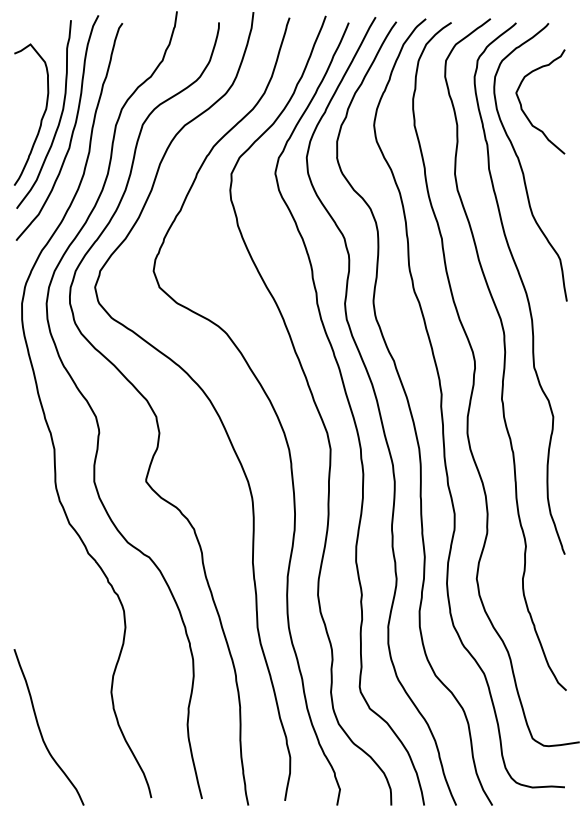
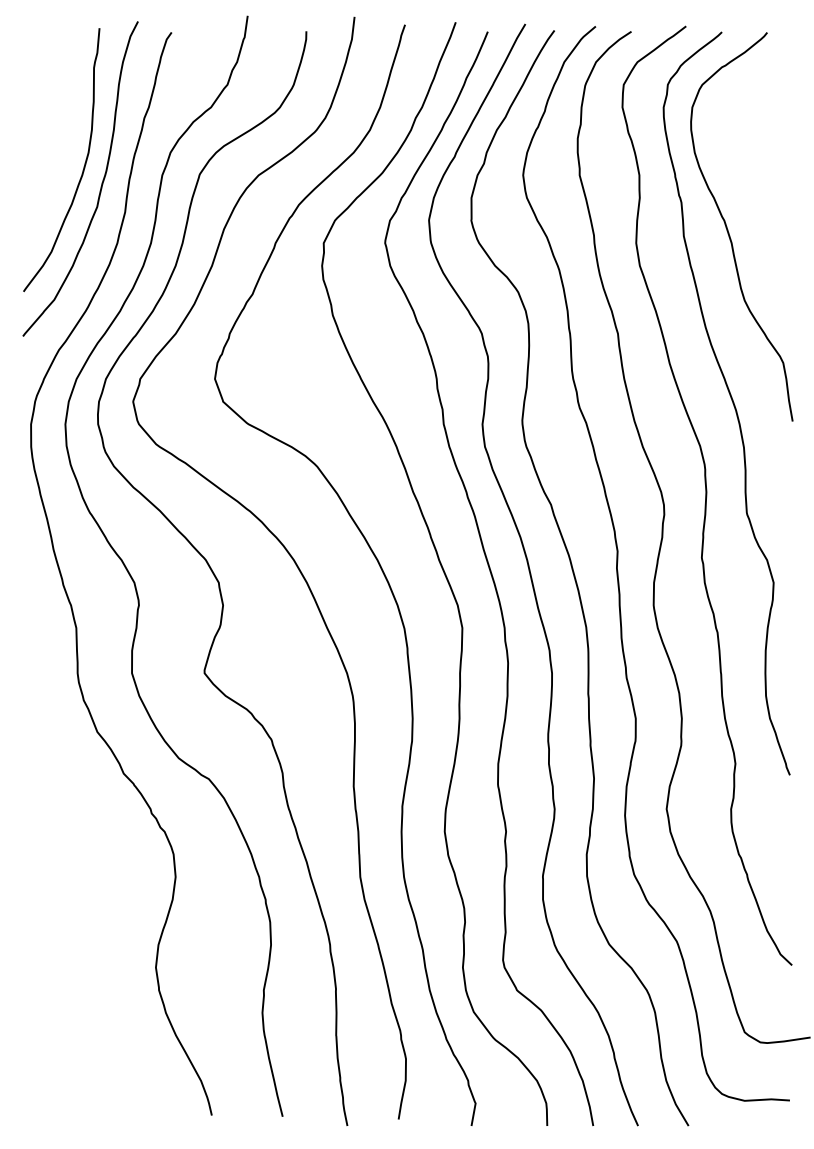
curve: (522, 106) -> (730, 148), removed
curve: (41, 117) -> (58, 164), removed
curve: (40, 728) -> (56, 1018), removed

